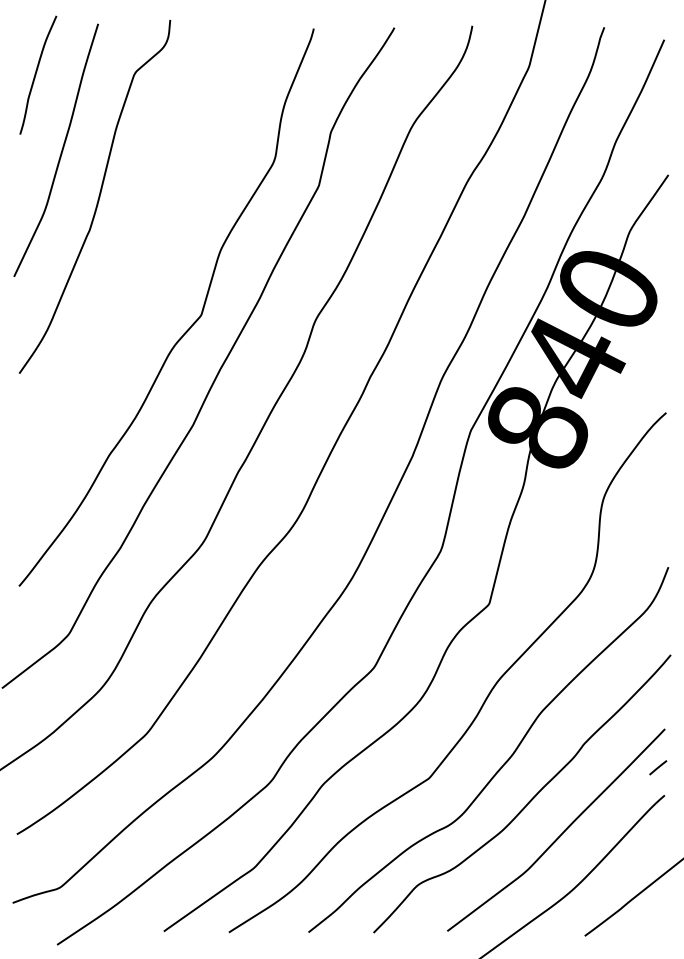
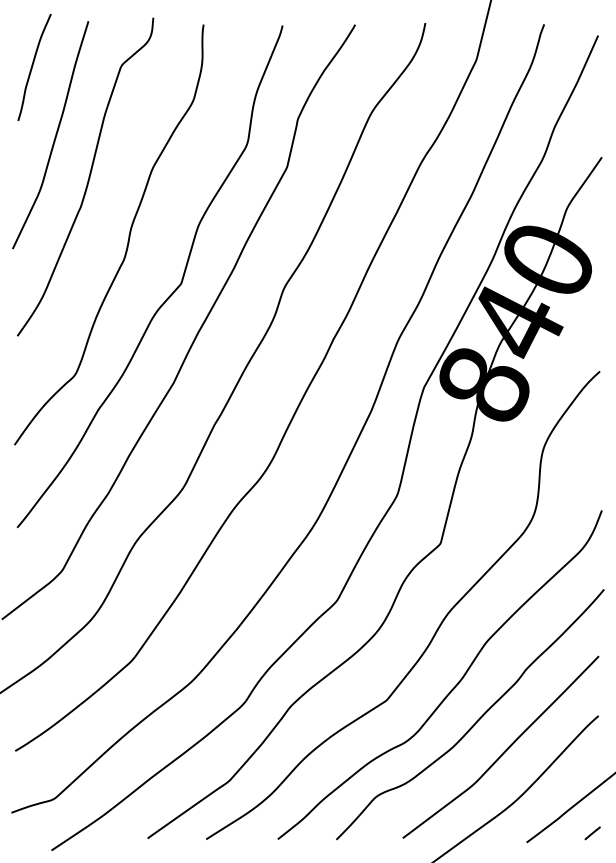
curve: (142, 262) -> (128, 236), added
line: (658, 767) -> (592, 833), moved

